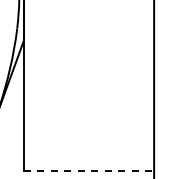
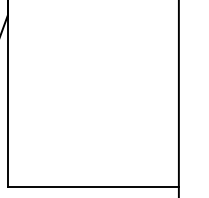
line: (89, 170) -> (93, 186), dashed -> solid

